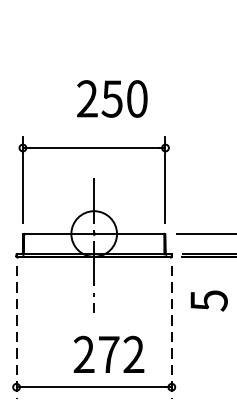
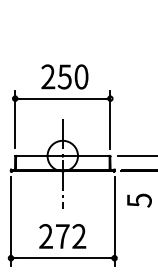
text: (111, 98) -> (64, 76), moved
line: (17, 332) -> (11, 221), dashed -> solid
line: (171, 332) -> (114, 221), dashed -> solid
text: (108, 354) -> (62, 236), moved

